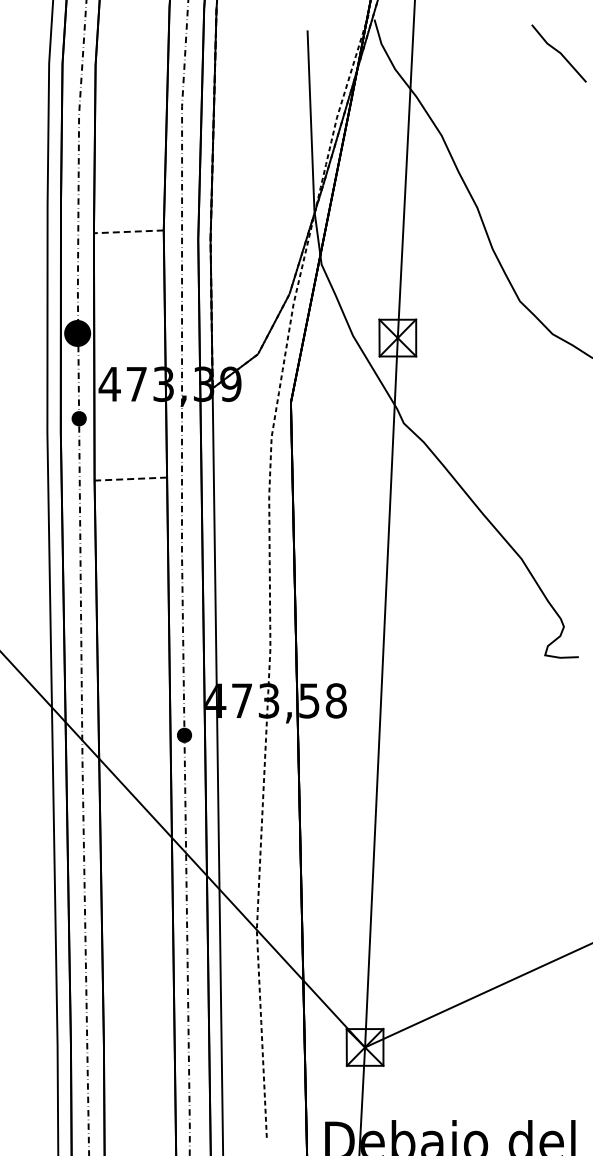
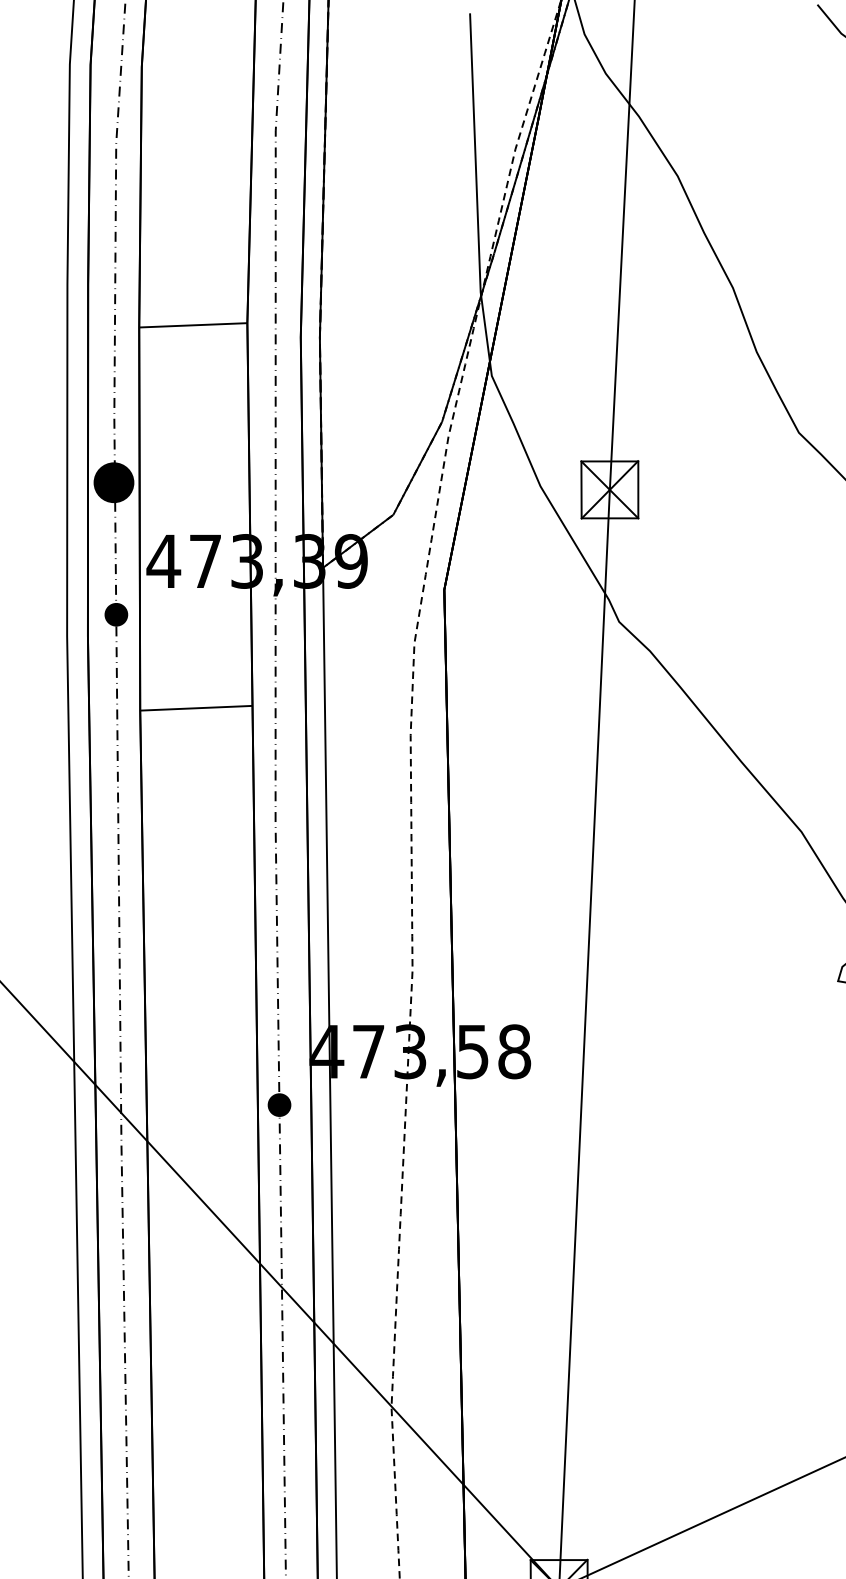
line: (128, 231) -> (192, 324), dashed -> solid
line: (130, 479) -> (195, 708), dashed -> solid

